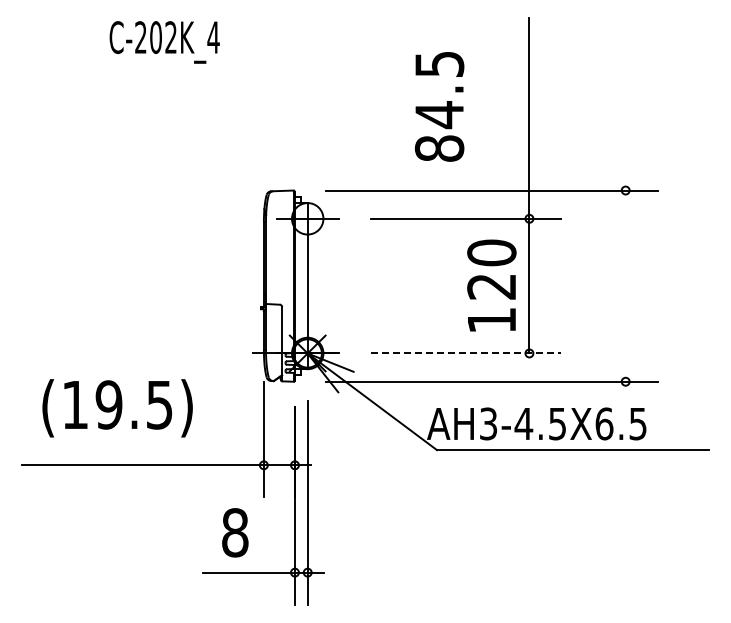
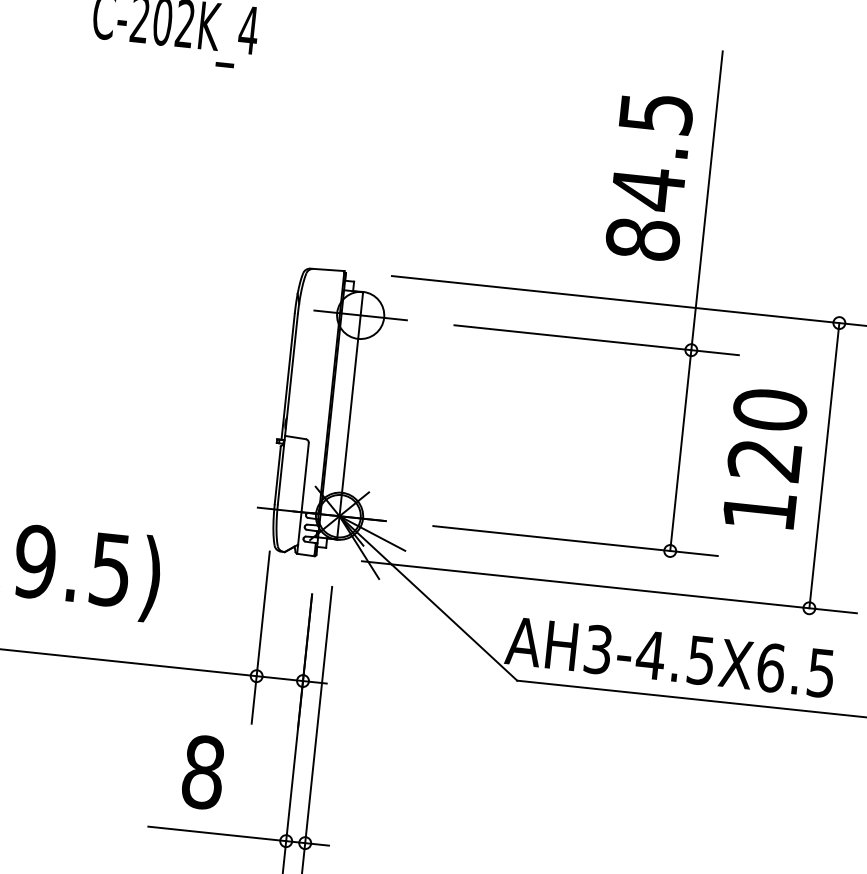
text: (439, 106) -> (649, 176), moved
text: (491, 285) -> (764, 458), moved
line: (625, 285) -> (824, 464), added
line: (466, 353) -> (576, 541), dashed -> solid

